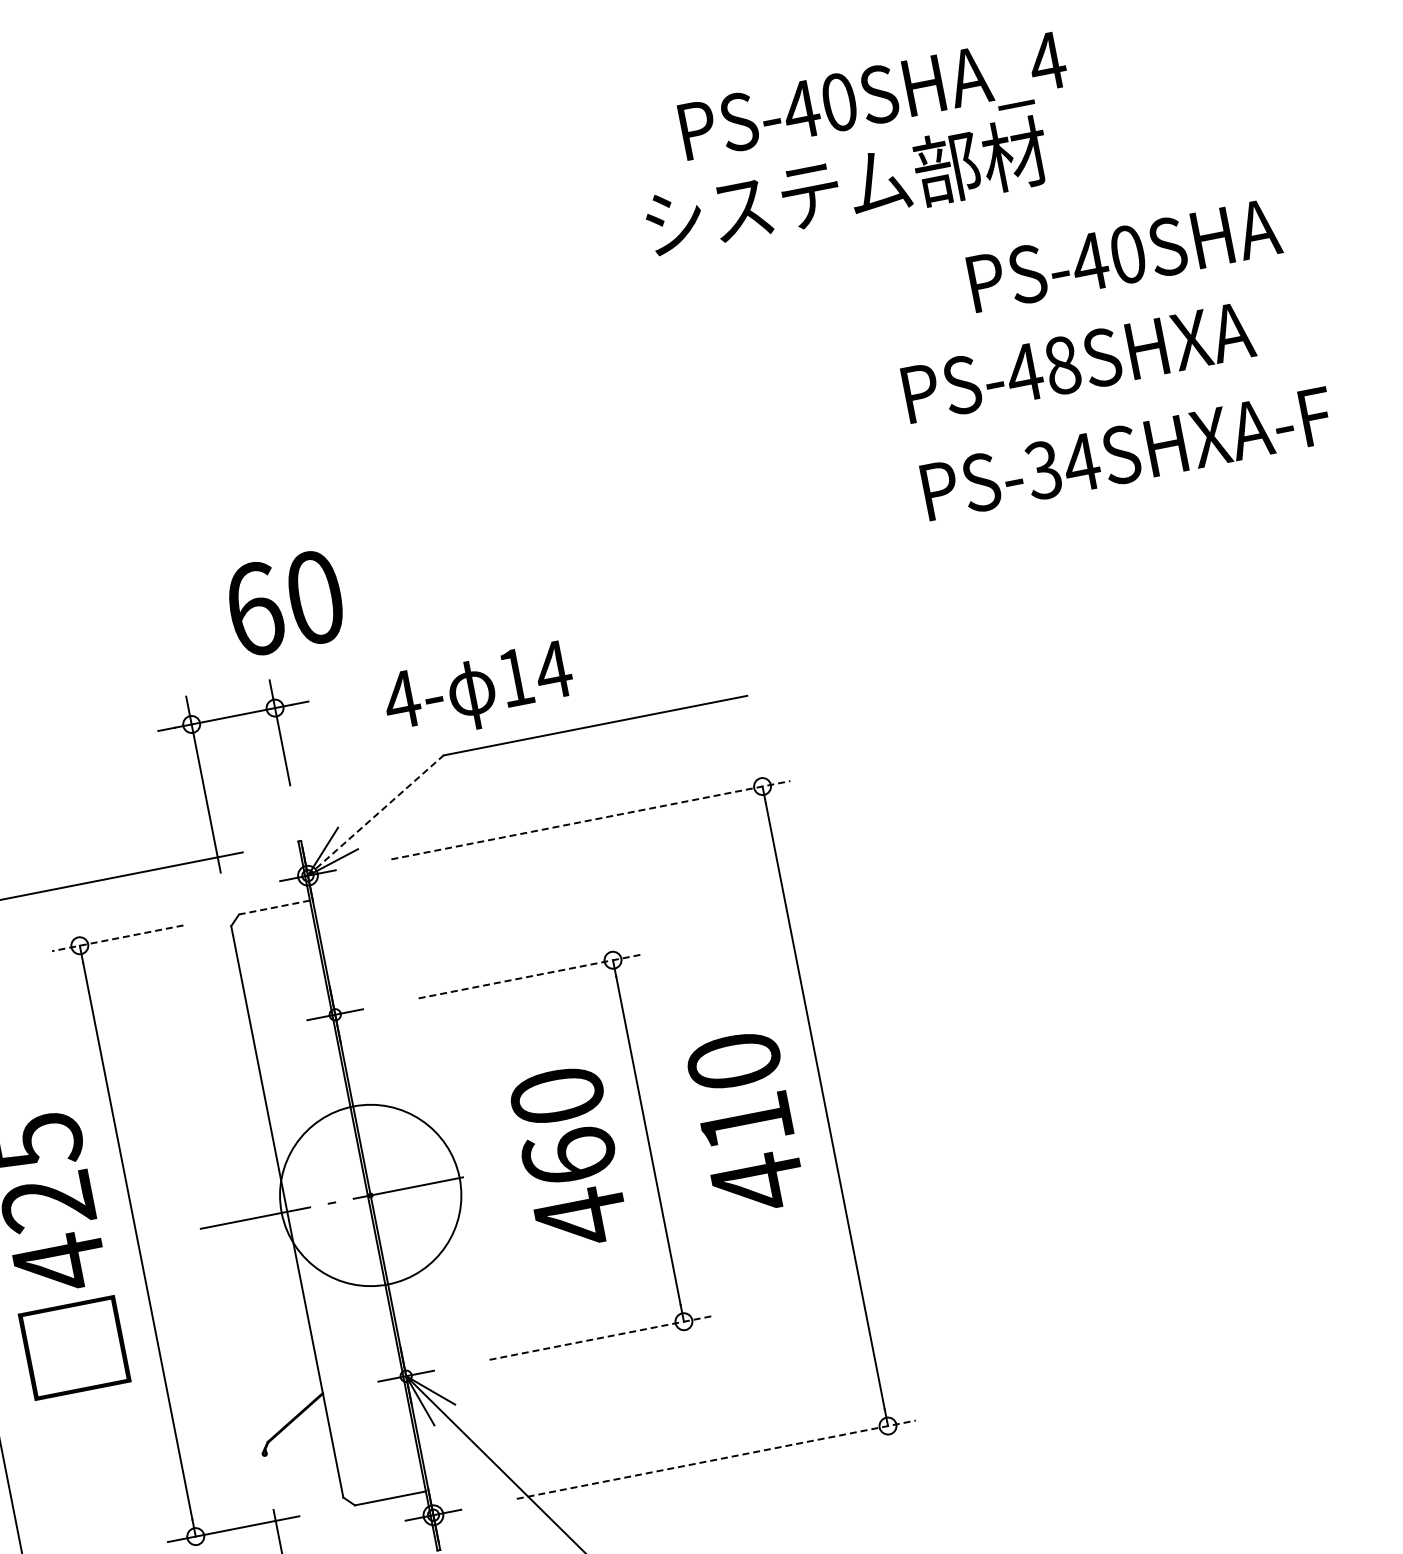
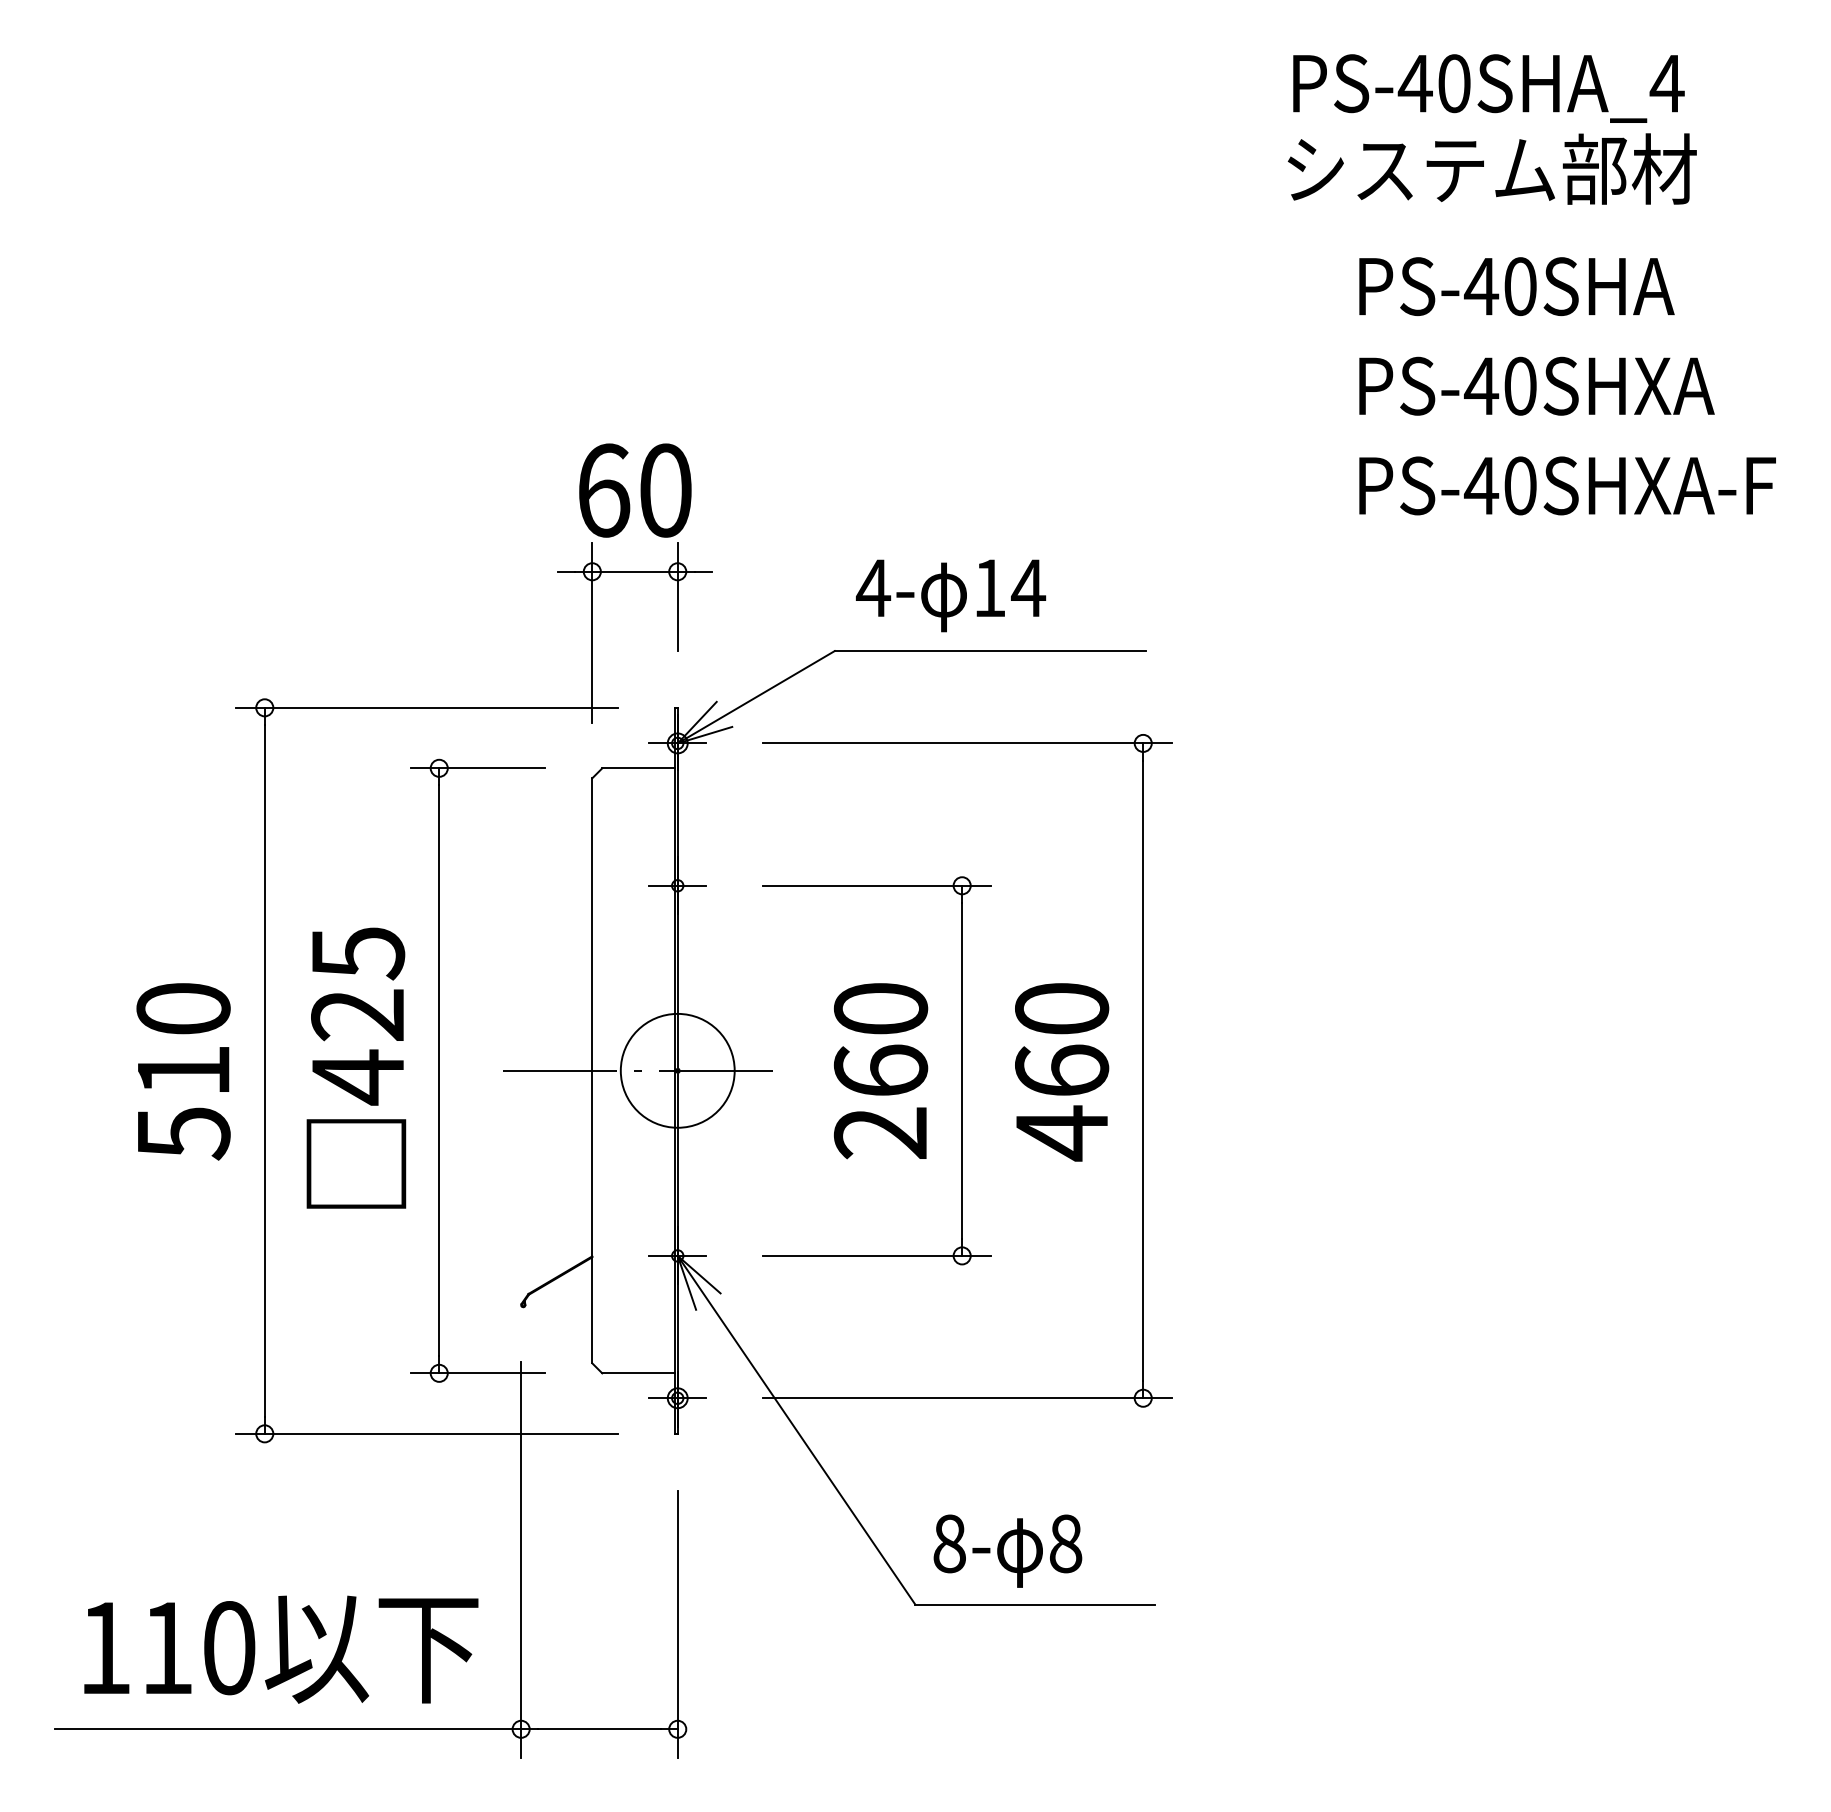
text: (873, 100) -> (1488, 88), moved
text: (846, 187) -> (1491, 168), moved
text: (1124, 255) -> (1516, 286), moved
text: (1062, 364) -> (1520, 385), PS-48SHXA -> PS-40SHXA
text: (1062, 466) -> (1500, 485), PS-34SHXA-F -> PS-40SHXA-F
text: (285, 603) -> (635, 490), moved
text: (479, 692) -> (951, 595), moved
line: (375, 814) -> (756, 696), dashed -> solid
line: (590, 820) -> (967, 743), dashed -> solid
line: (274, 907) -> (638, 768), dashed -> solid
line: (117, 938) -> (477, 768), dashed -> solid
line: (529, 976) -> (876, 885), dashed -> solid
text: (746, 1120) -> (1062, 1069), 410 -> 460
circle: (370, 1195) -> (677, 1070), size x0.62
text: (579, 1218) -> (879, 1133), 460 -> 260
line: (600, 1337) -> (876, 1255), dashed -> solid
line: (716, 1459) -> (967, 1398), dashed -> solid

